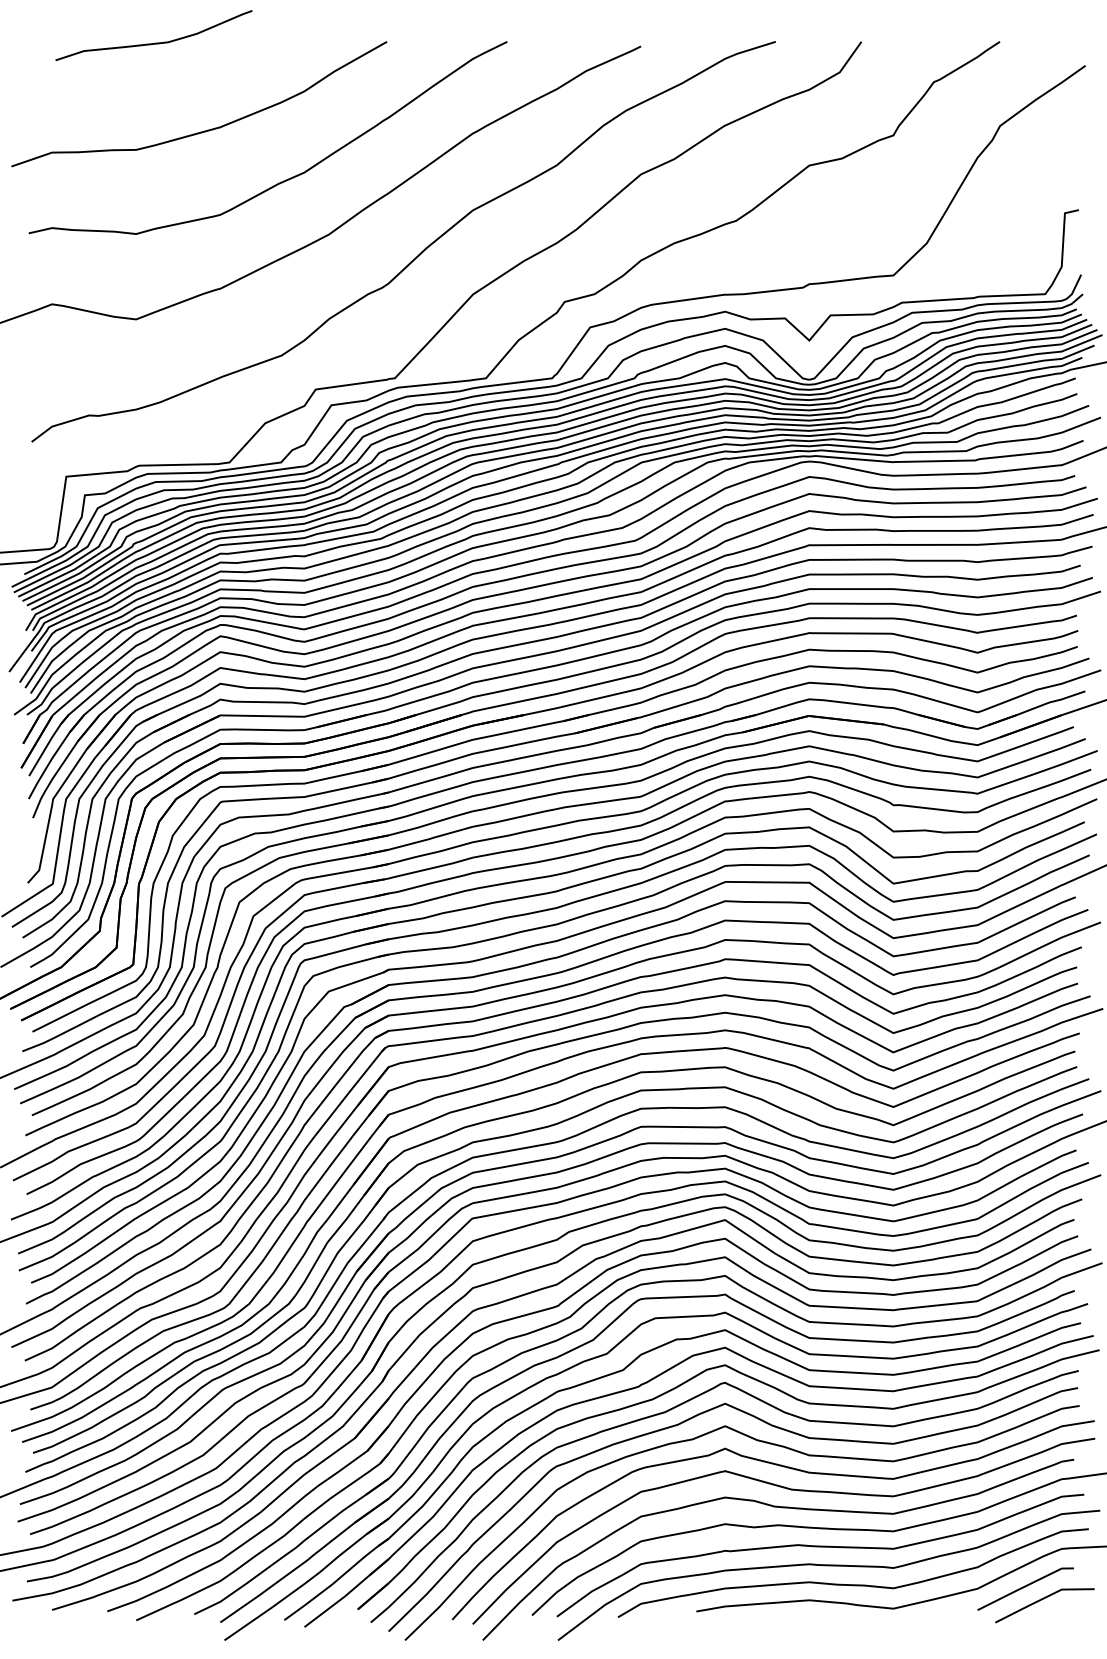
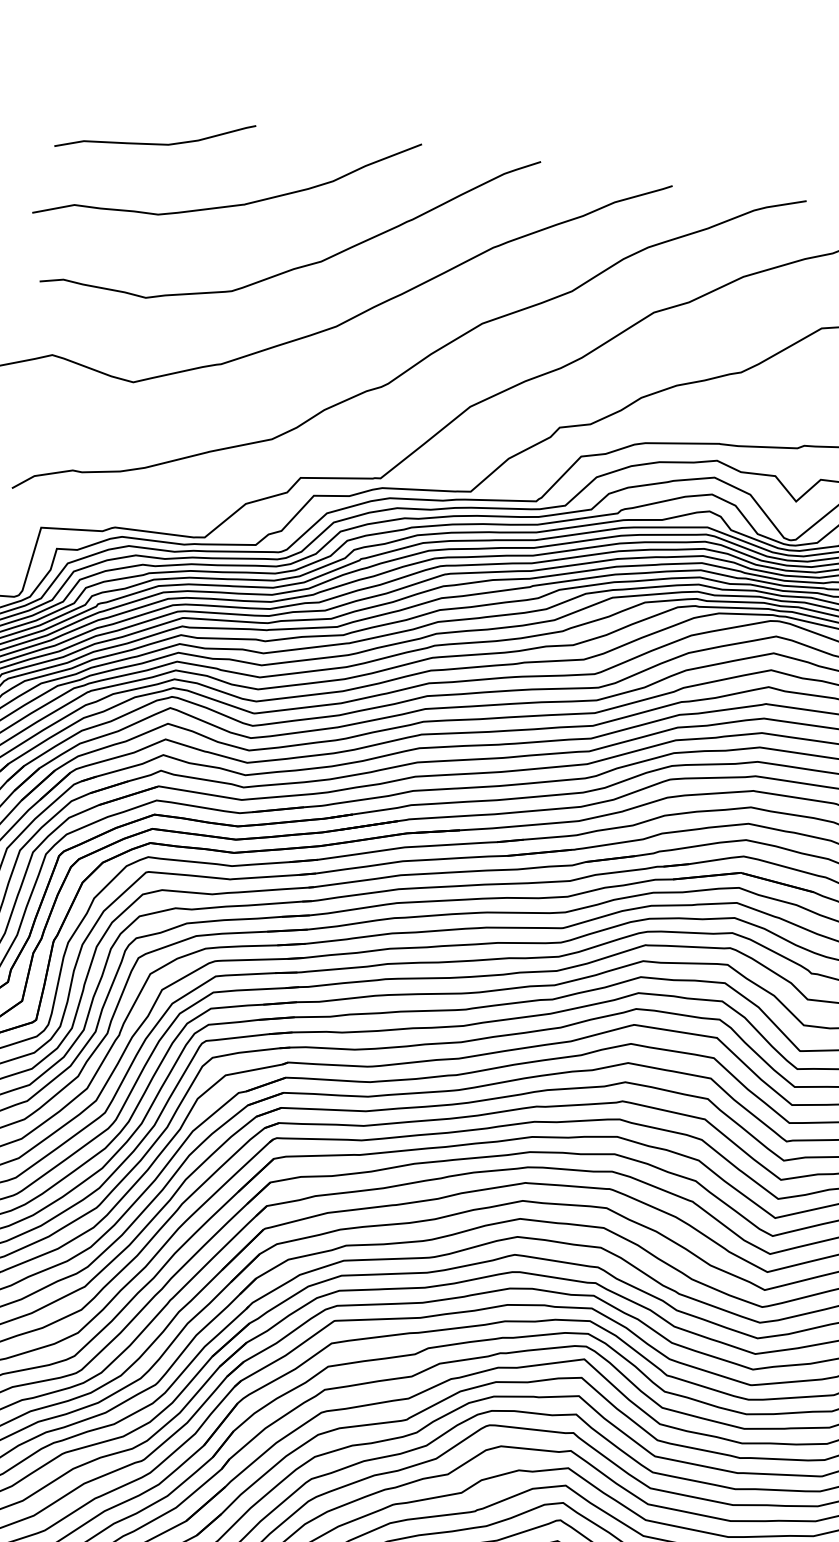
curve: (154, 42) -> (154, 142), moved

